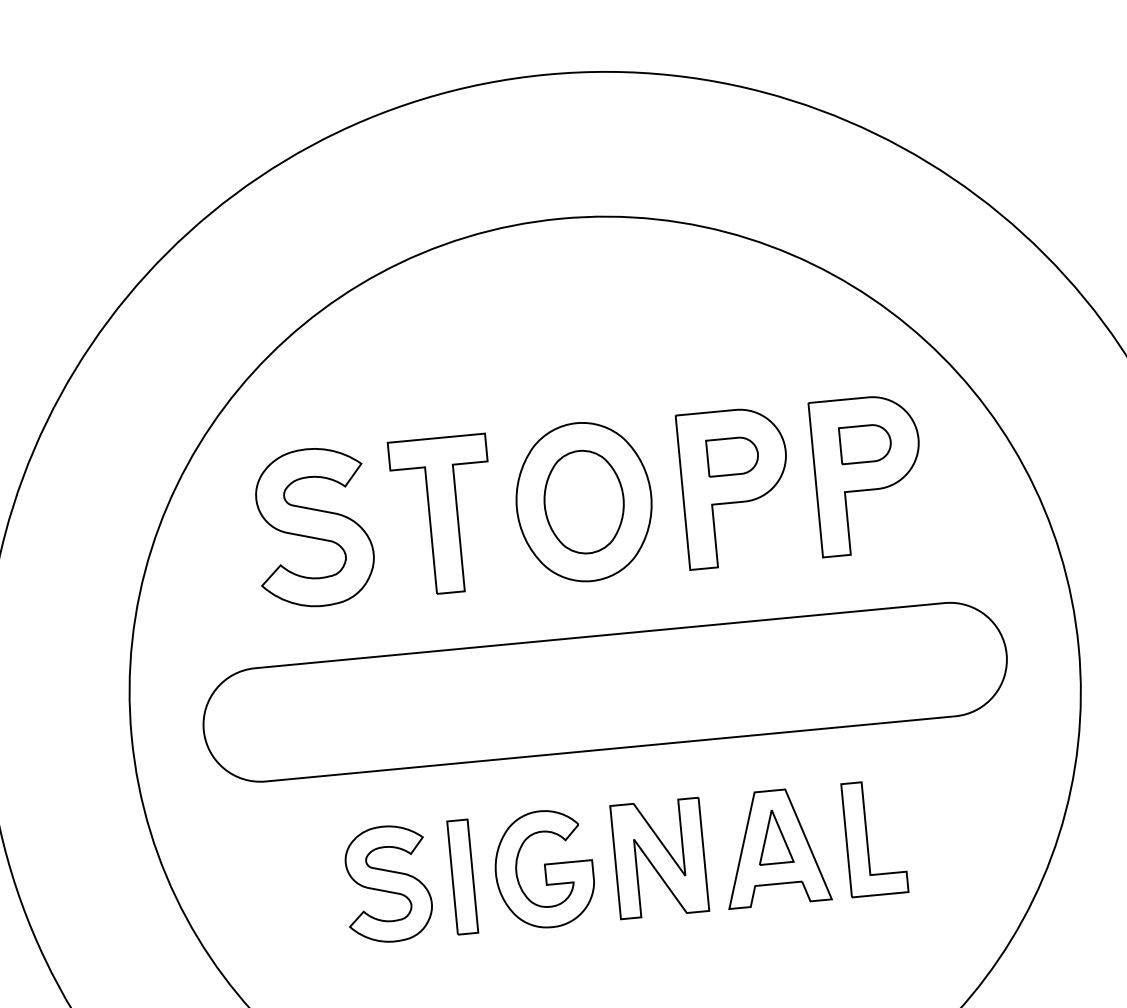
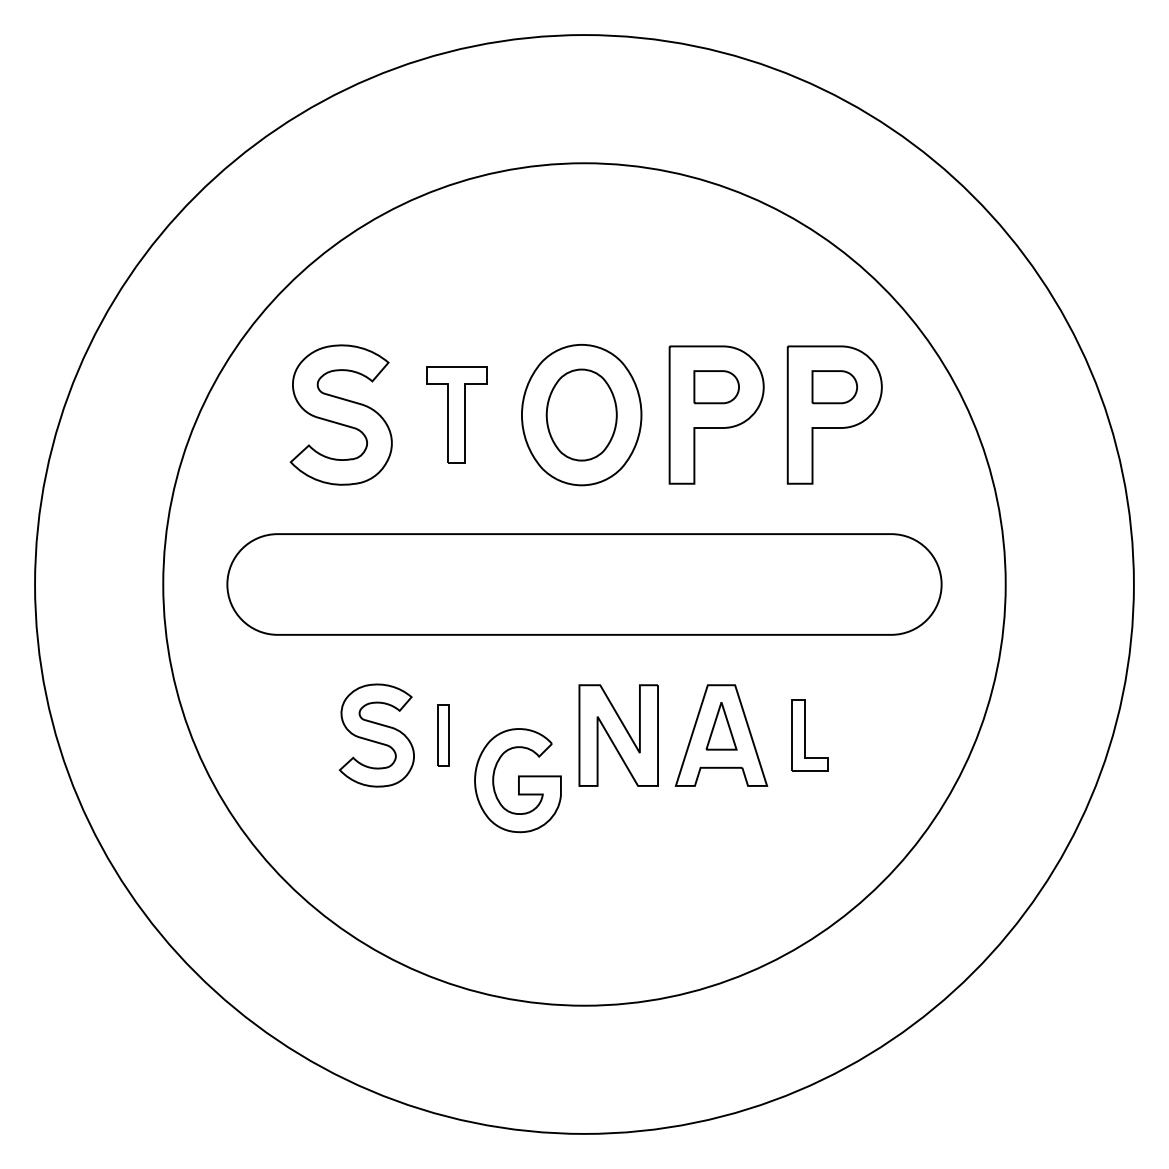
part: (443, 514) -> (456, 414), size x0.7
part: (874, 838) -> (809, 735), size x0.7
part: (543, 869) -> (517, 780), moved
part: (462, 877) -> (443, 735), size x0.6

